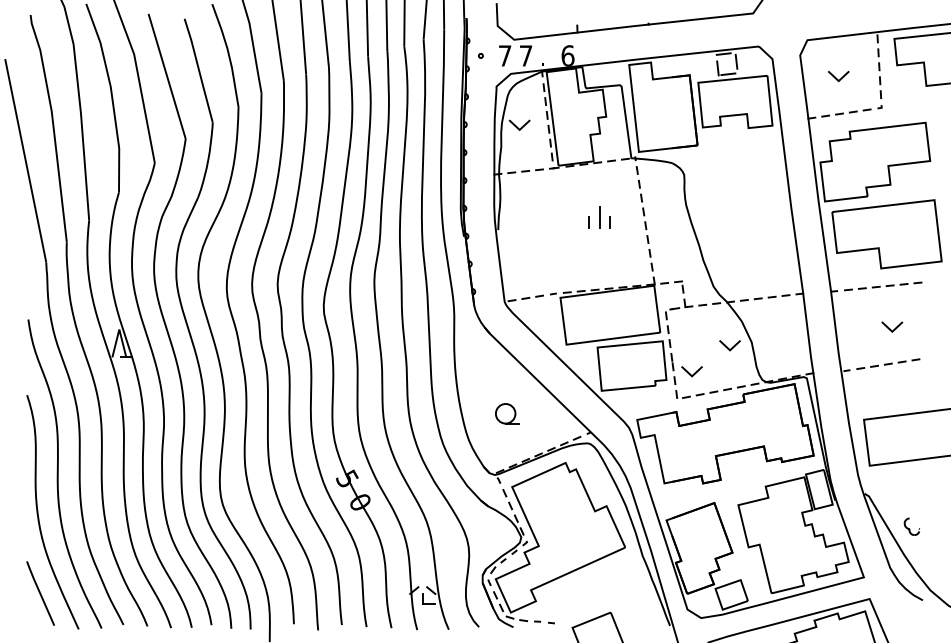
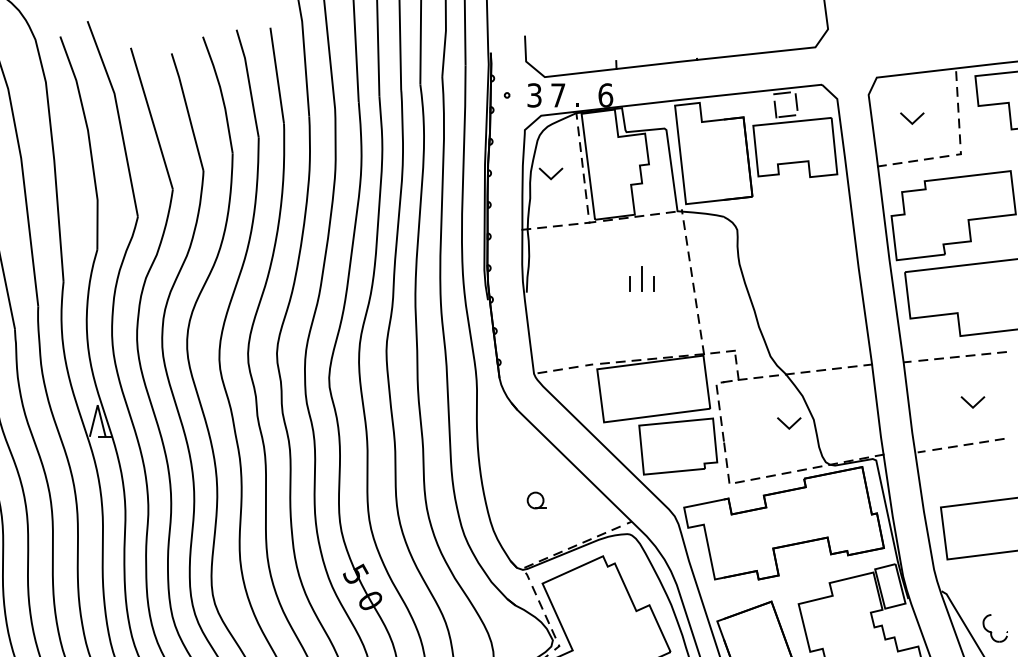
text: (505, 55) -> (534, 94), 7 -> 3
line: (689, 372) -> (743, 453), removed
part: (506, 413) -> (536, 500), size x0.71
part: (911, 526) -> (994, 628), size x1.43

